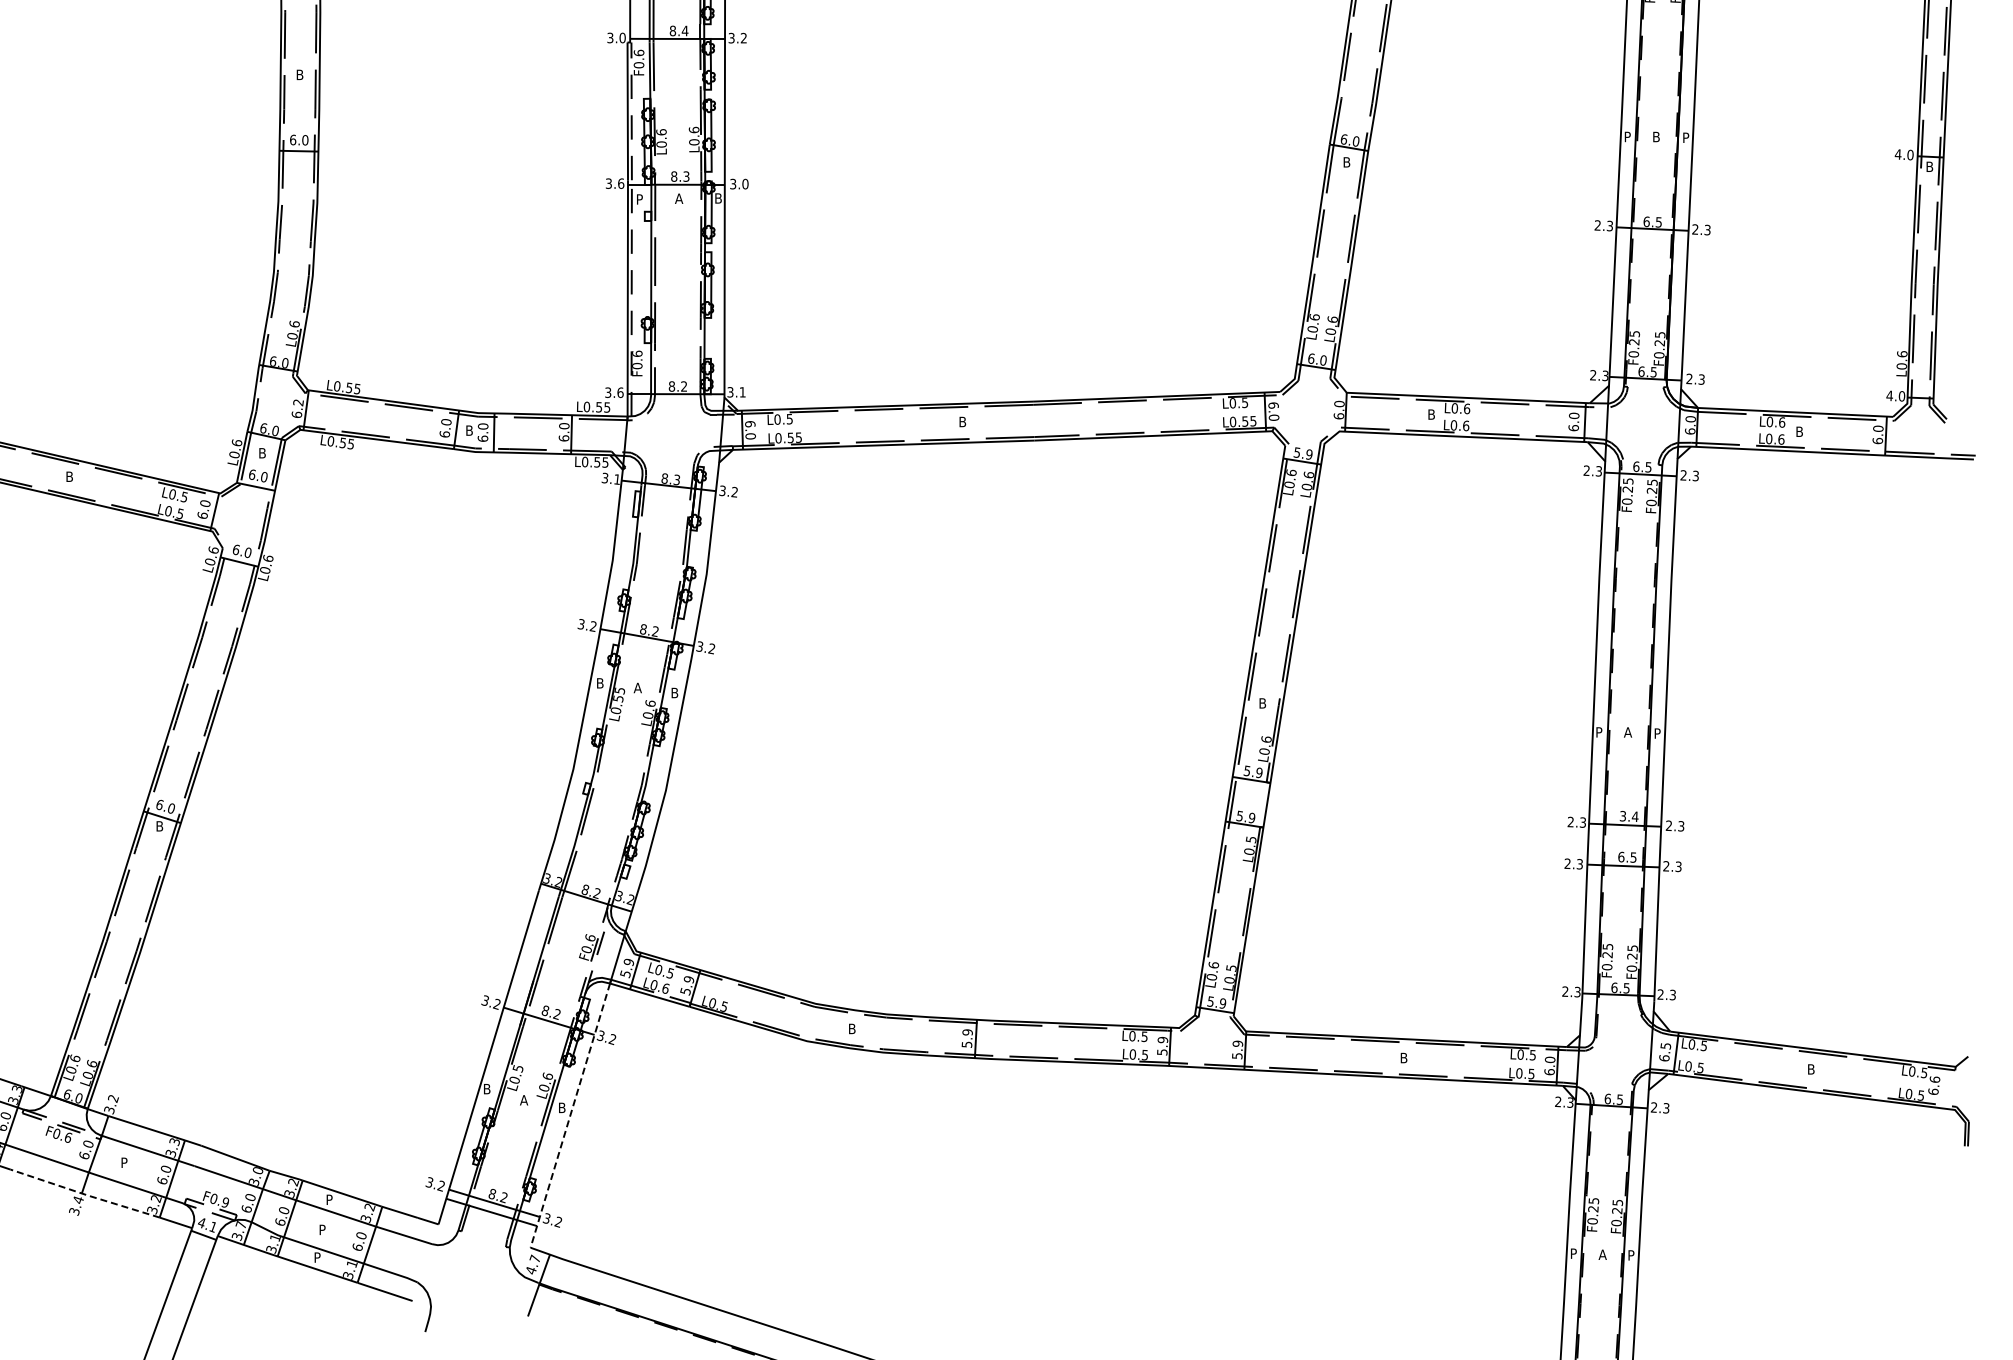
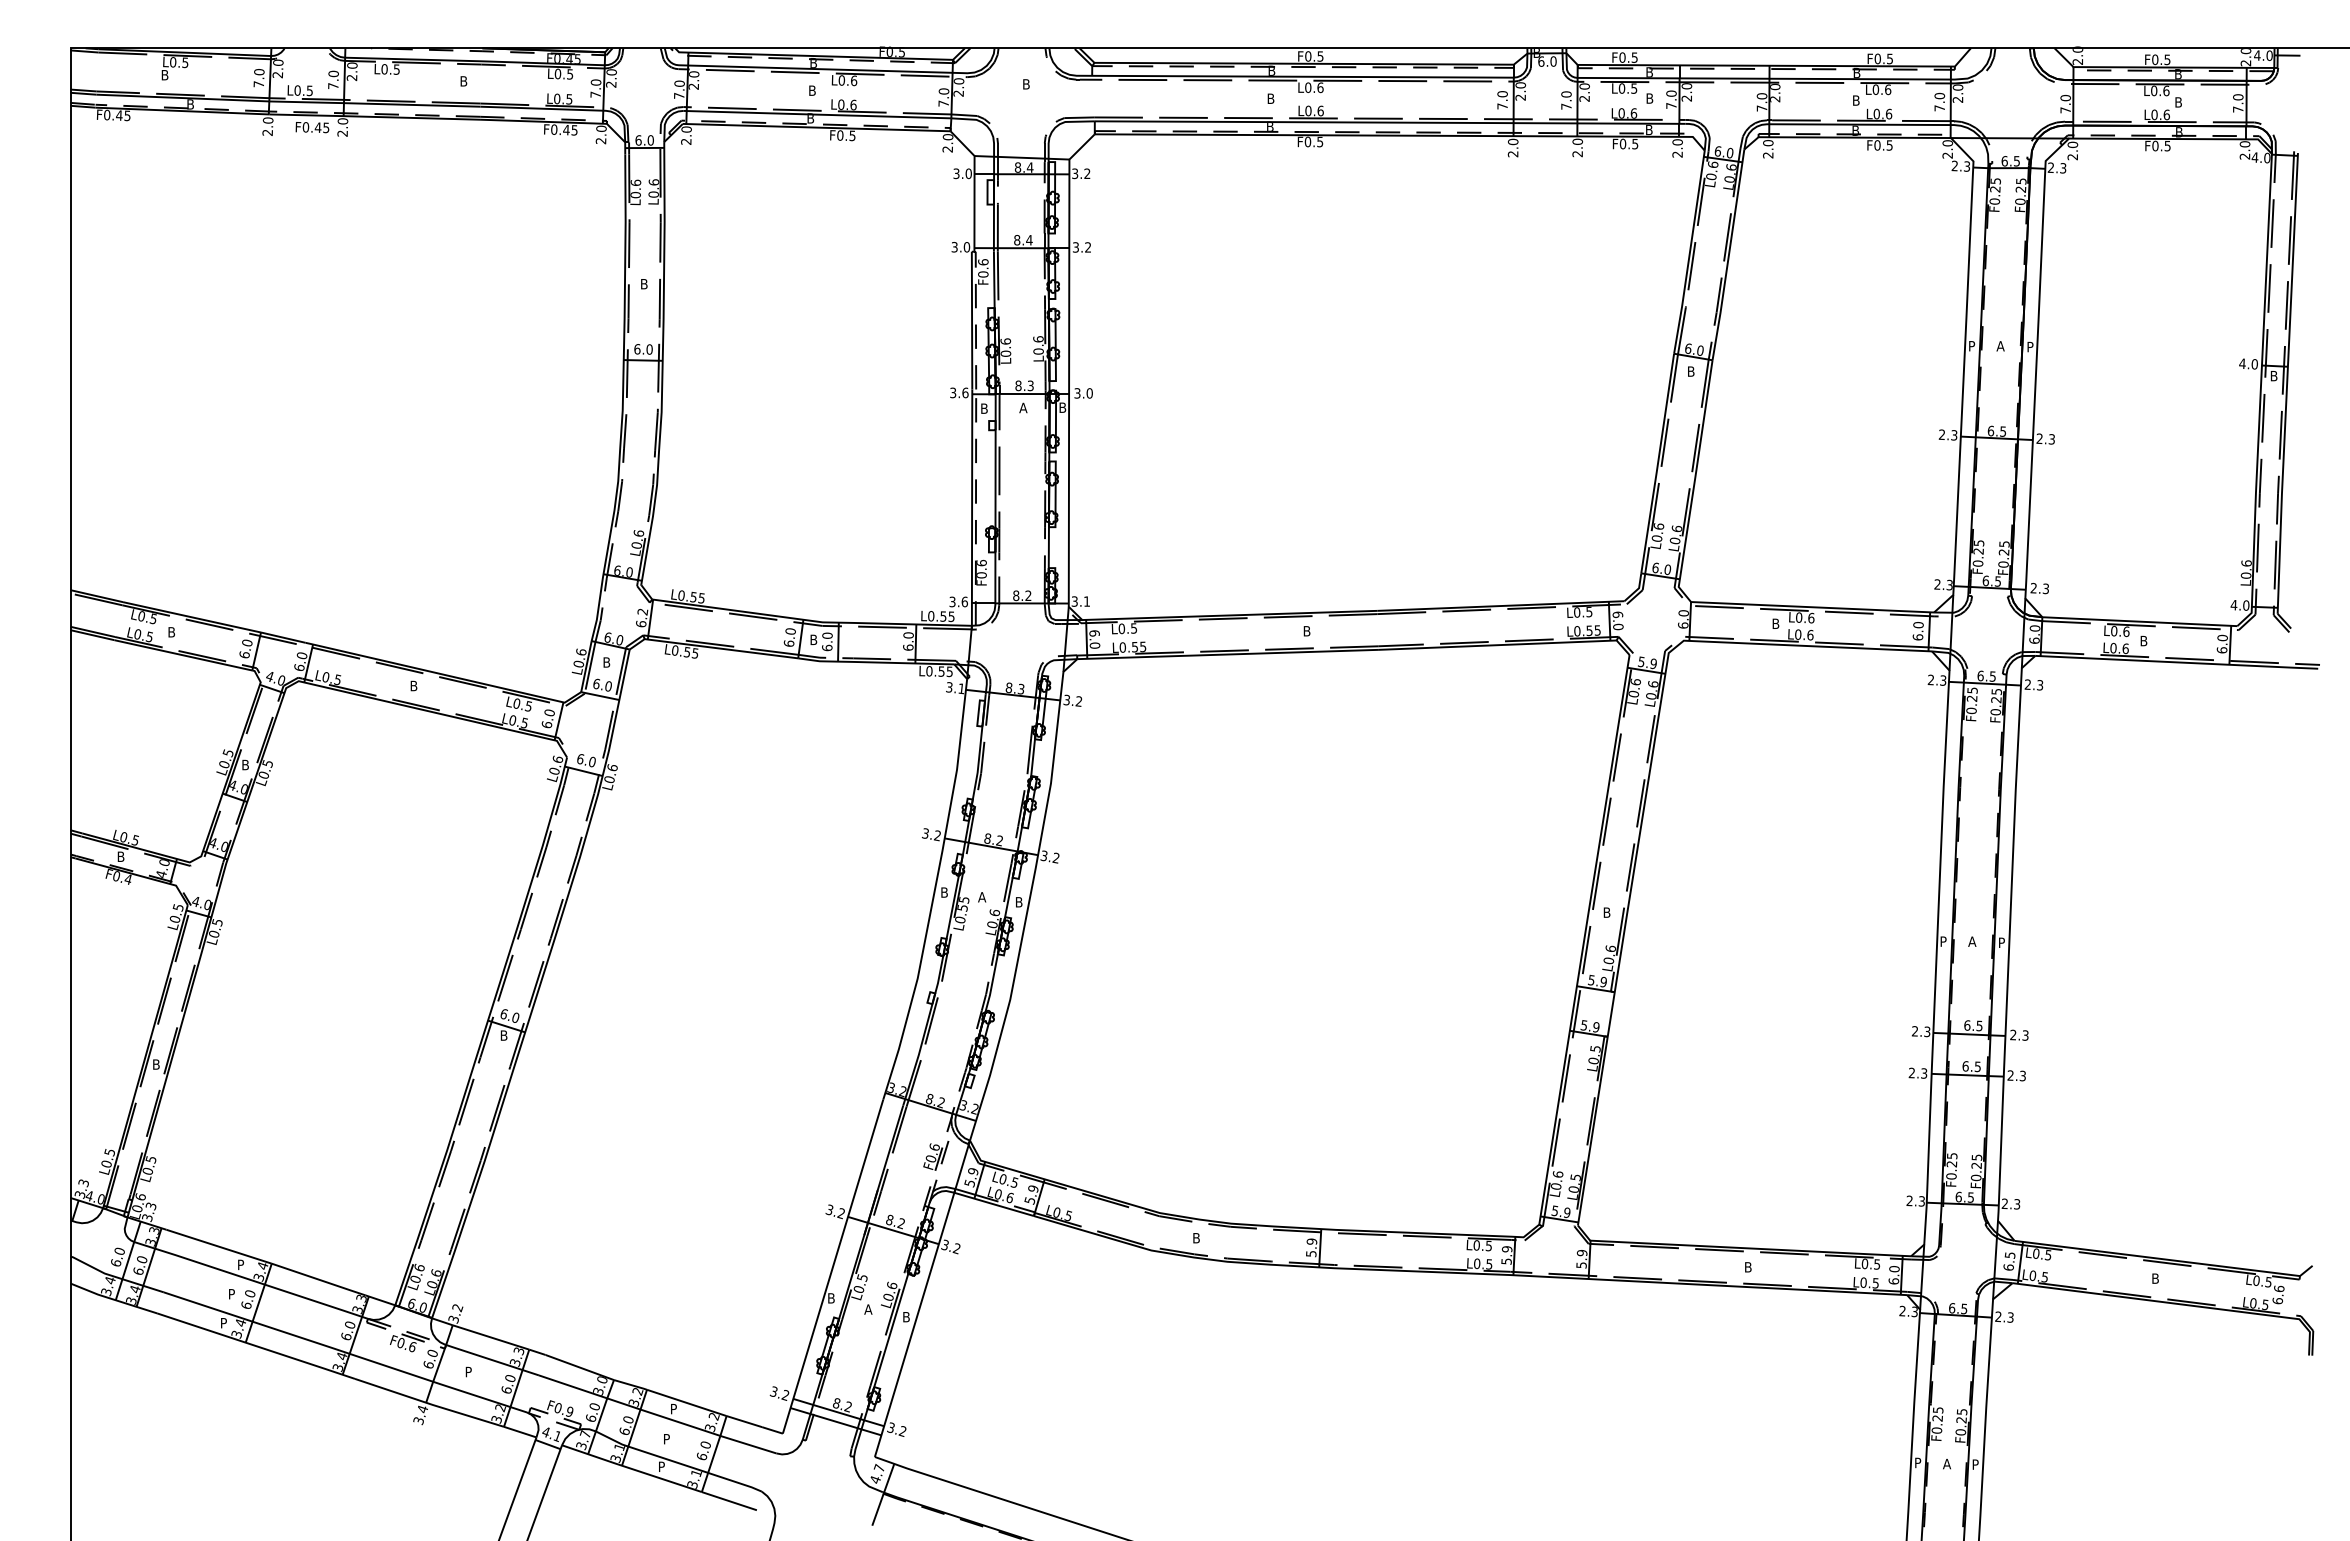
text: (1656, 137) -> (2000, 346), B -> A
text: (640, 199) -> (984, 408), P -> B
text: (1629, 816) -> (1973, 1025), 3.4 -> 6.5
line: (570, 1115) -> (914, 1324), dashed -> solid
line: (85, 1194) -> (429, 1403), dashed -> solid

